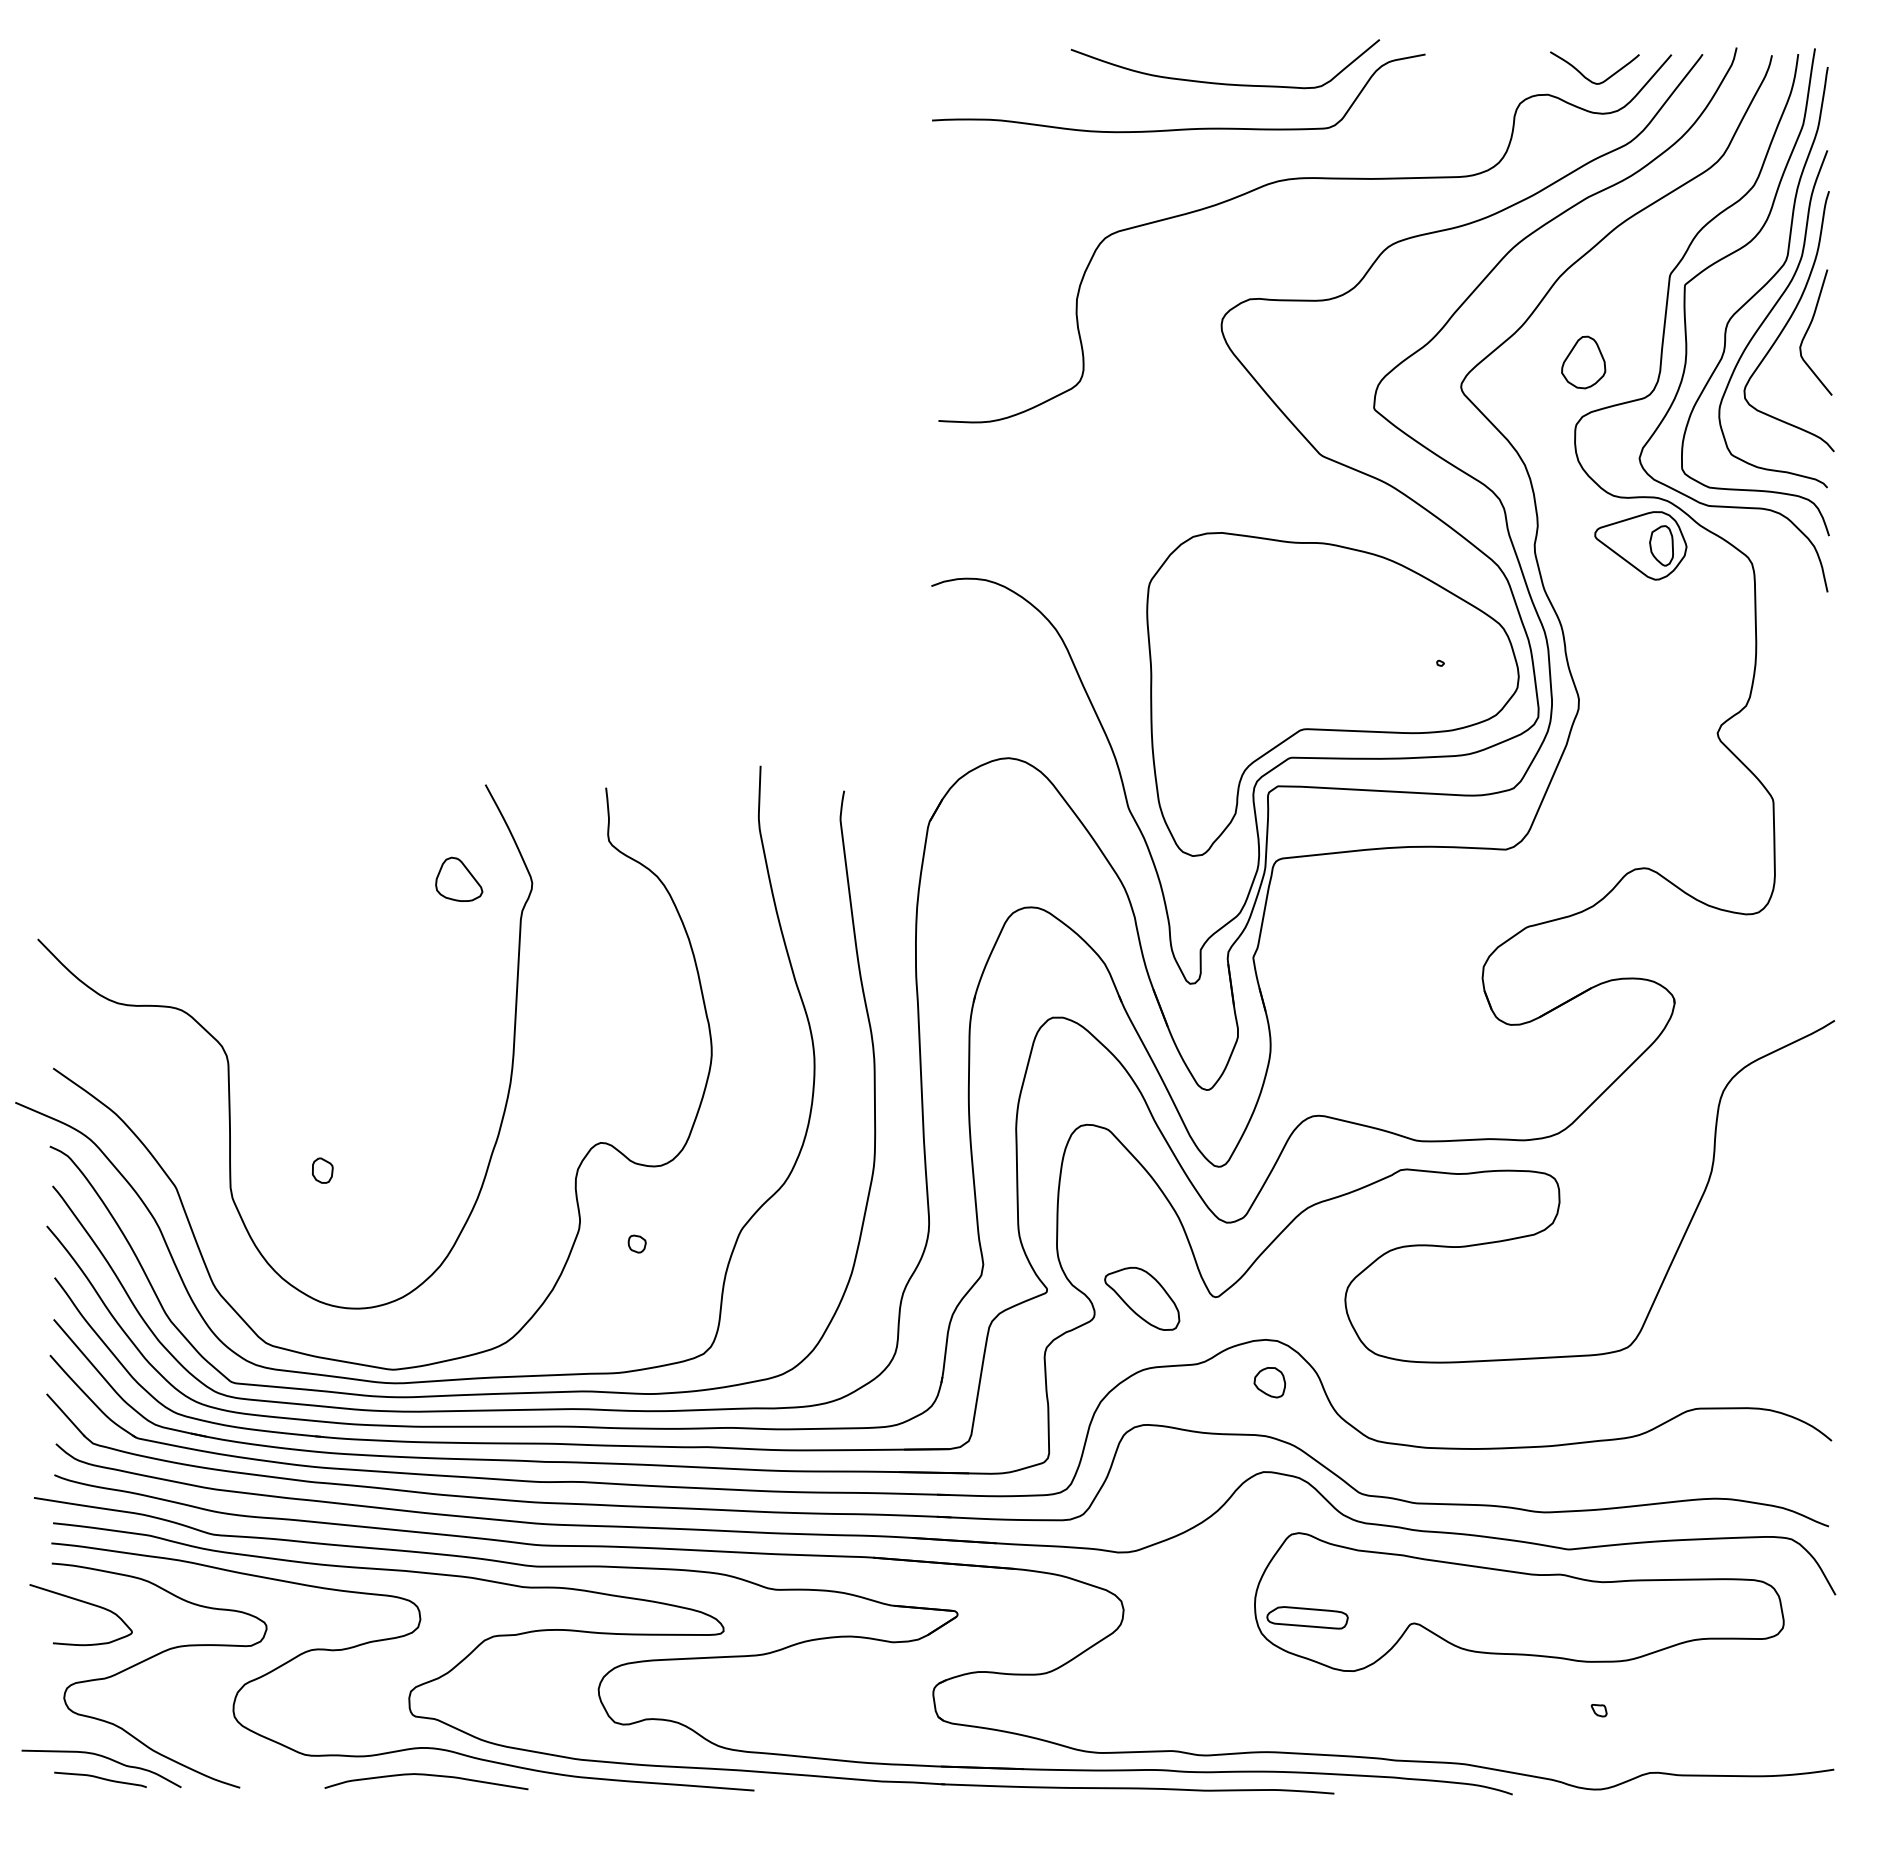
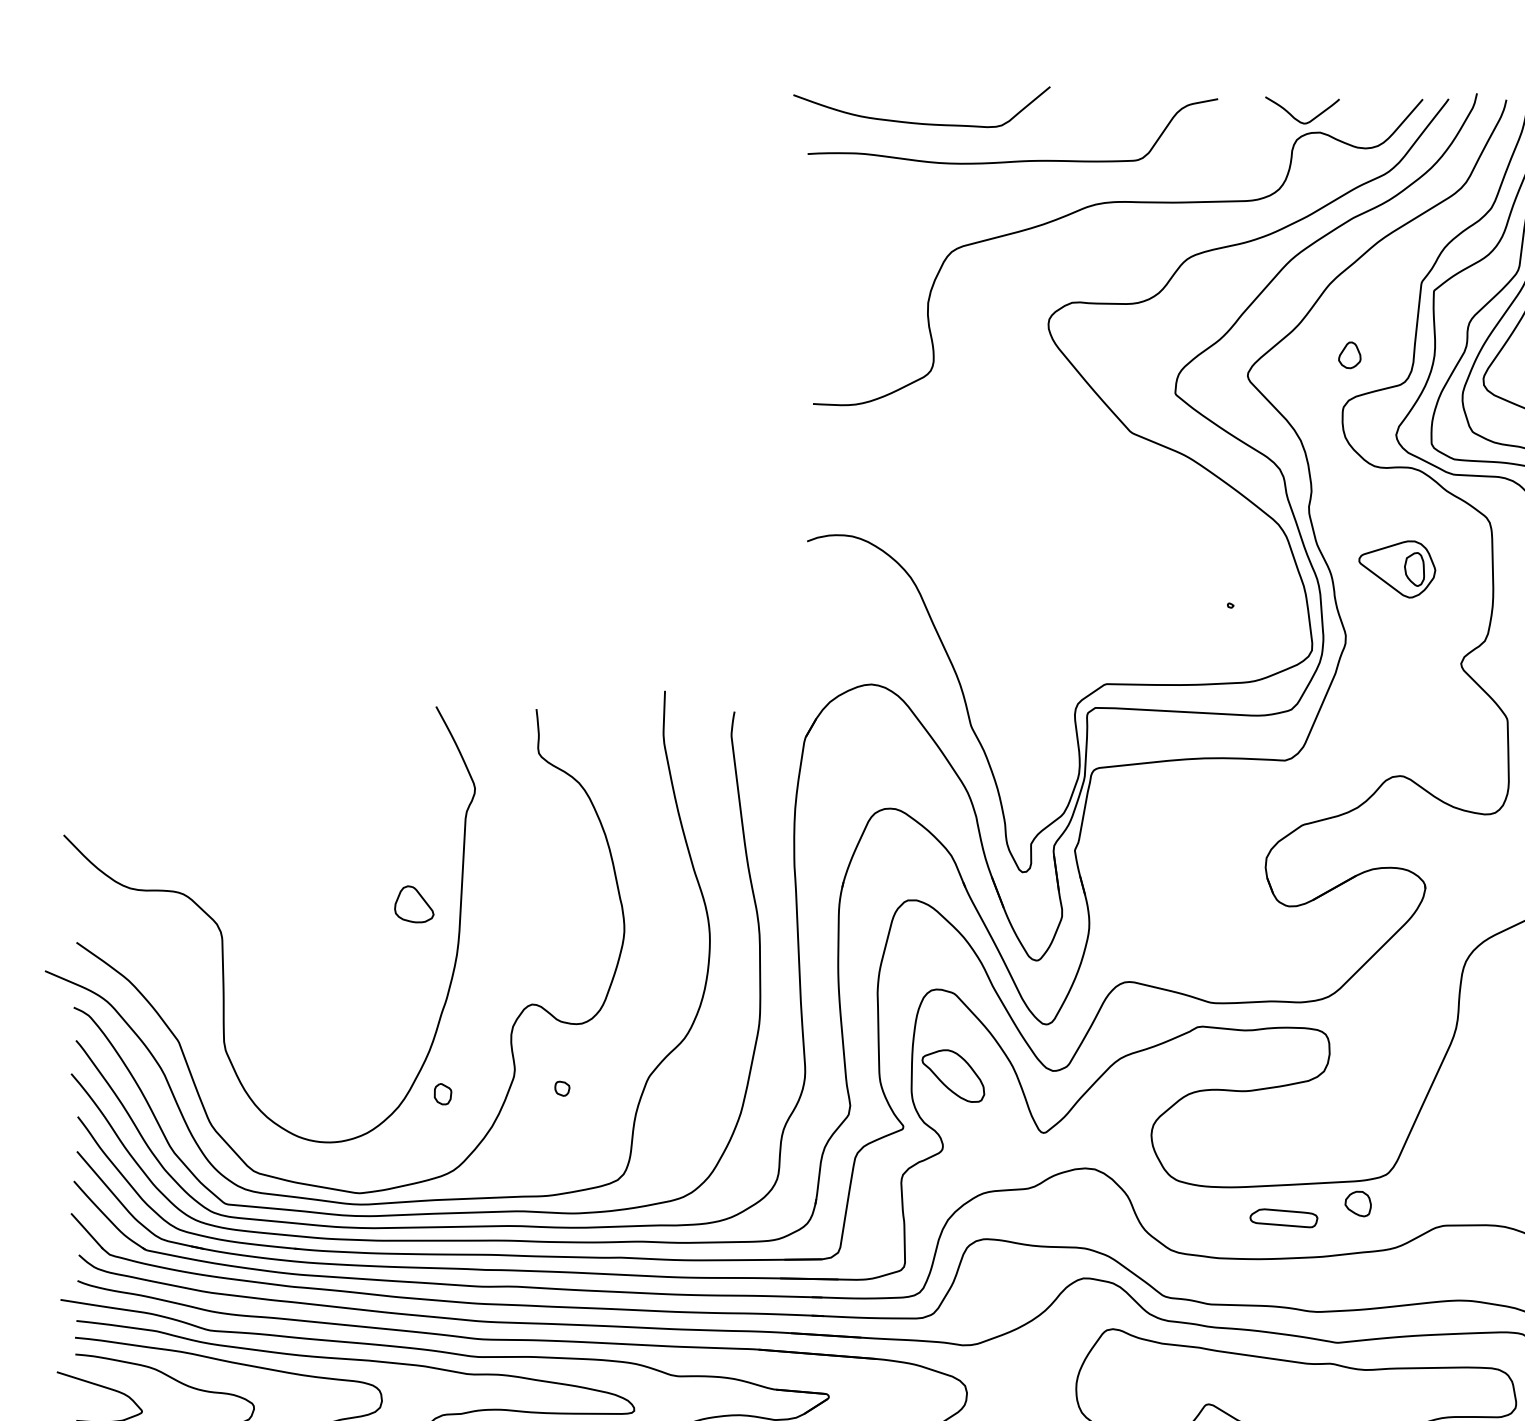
curve: (1588, 78) -> (1297, 119), moved
curve: (1219, 82) -> (917, 122), moved
part: (1583, 362) -> (1349, 355), size x0.6
part: (1640, 545) -> (1397, 569), moved
part: (1332, 694) -> (1140, 631), removed
part: (459, 878) -> (414, 903), moved
part: (322, 1170) -> (442, 1094), moved
part: (1142, 1298) -> (953, 1075), moved
part: (1269, 1382) -> (1357, 1203), moved
part: (1307, 1617) -> (1283, 1218), moved

